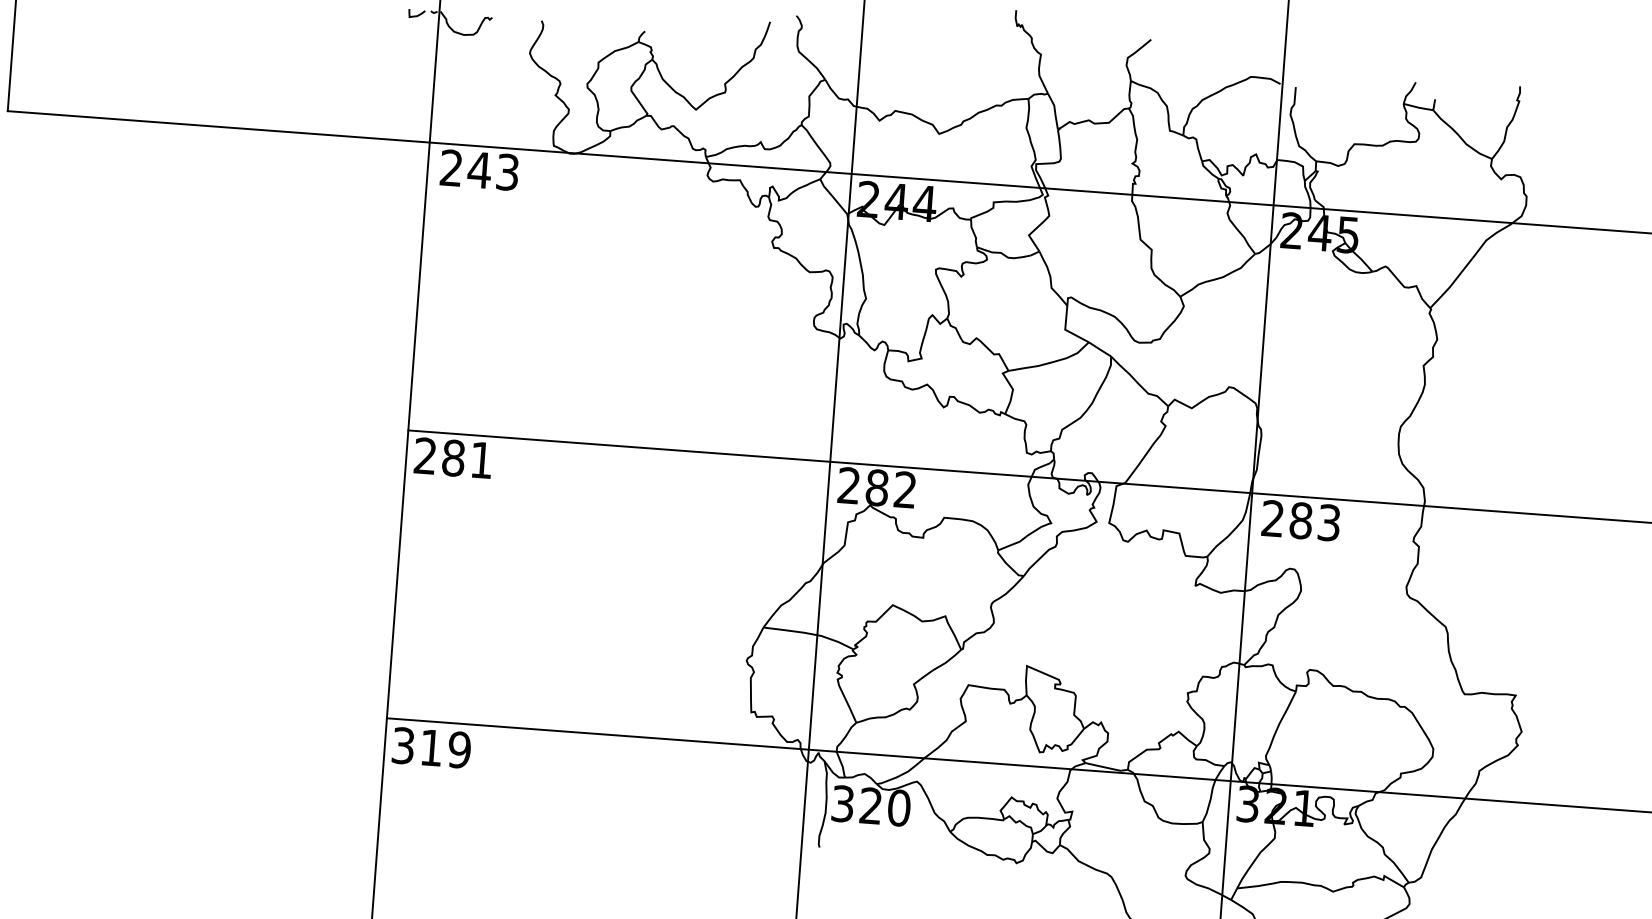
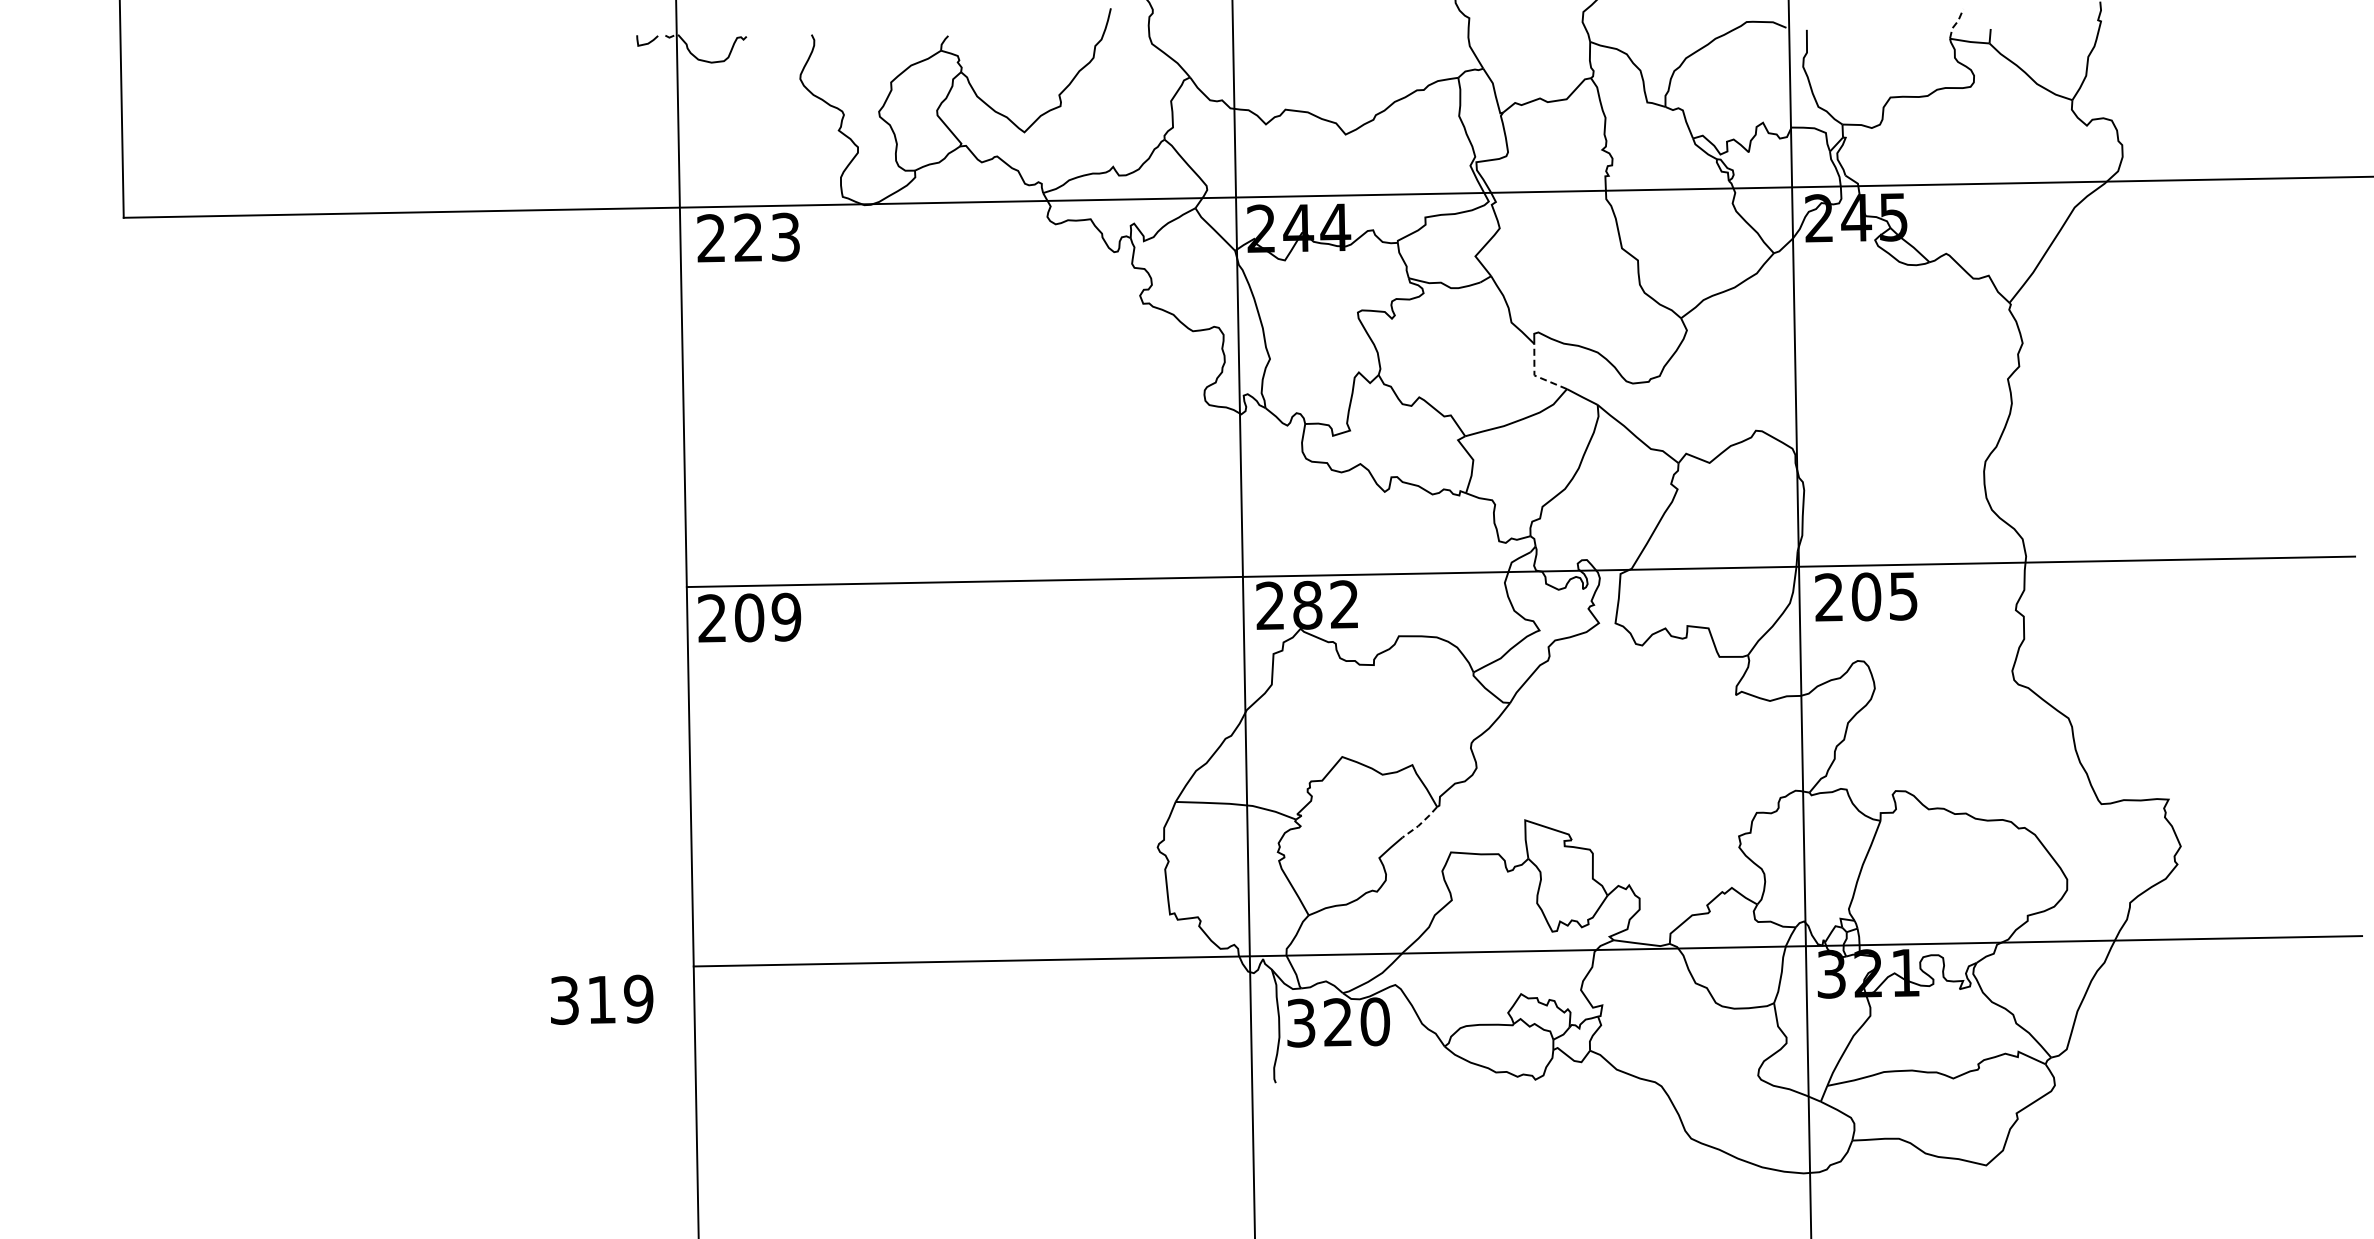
line: (1408, 92) -> (1955, 23), solid -> dashed
text: (479, 169) -> (748, 237), 243 -> 223
line: (1066, 329) -> (1535, 375), solid -> dashed
text: (468, 459) -> (768, 617), 281 -> 209
text: (1314, 521) -> (1884, 596), 283 -> 205
line: (948, 661) -> (1421, 823), solid -> dashed
text: (432, 747) -> (602, 999), moved

